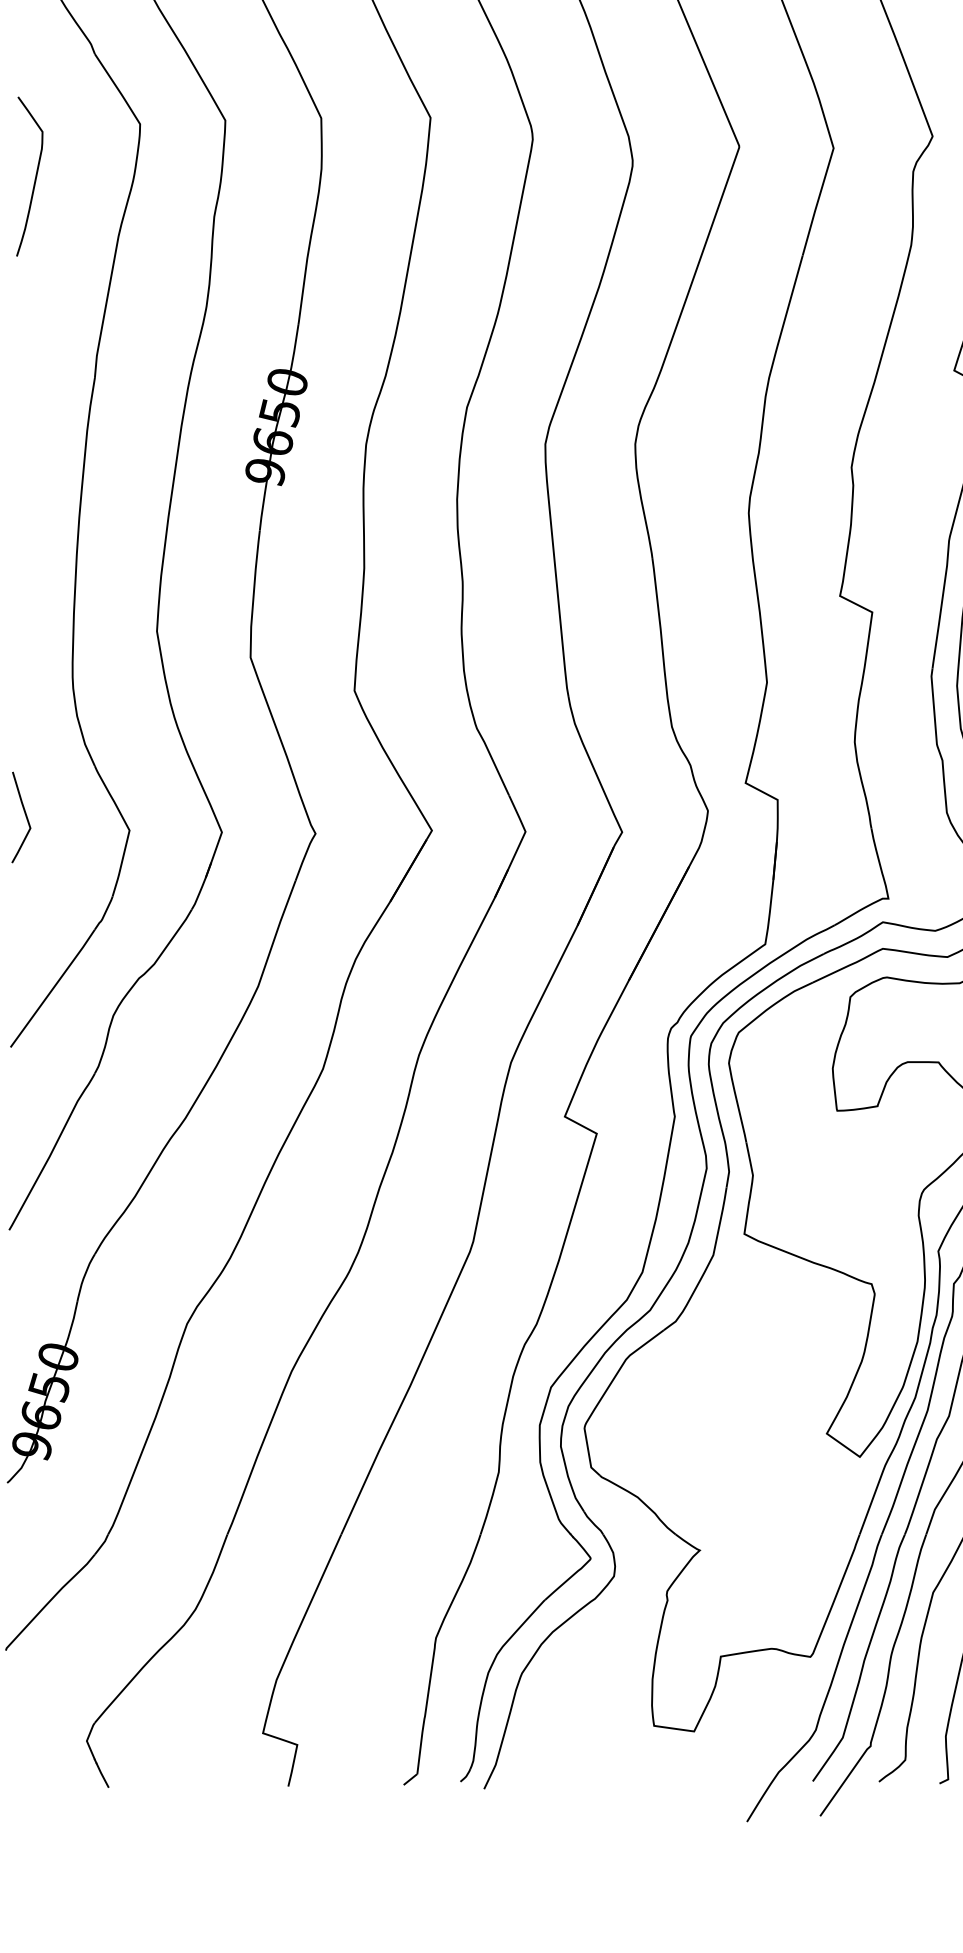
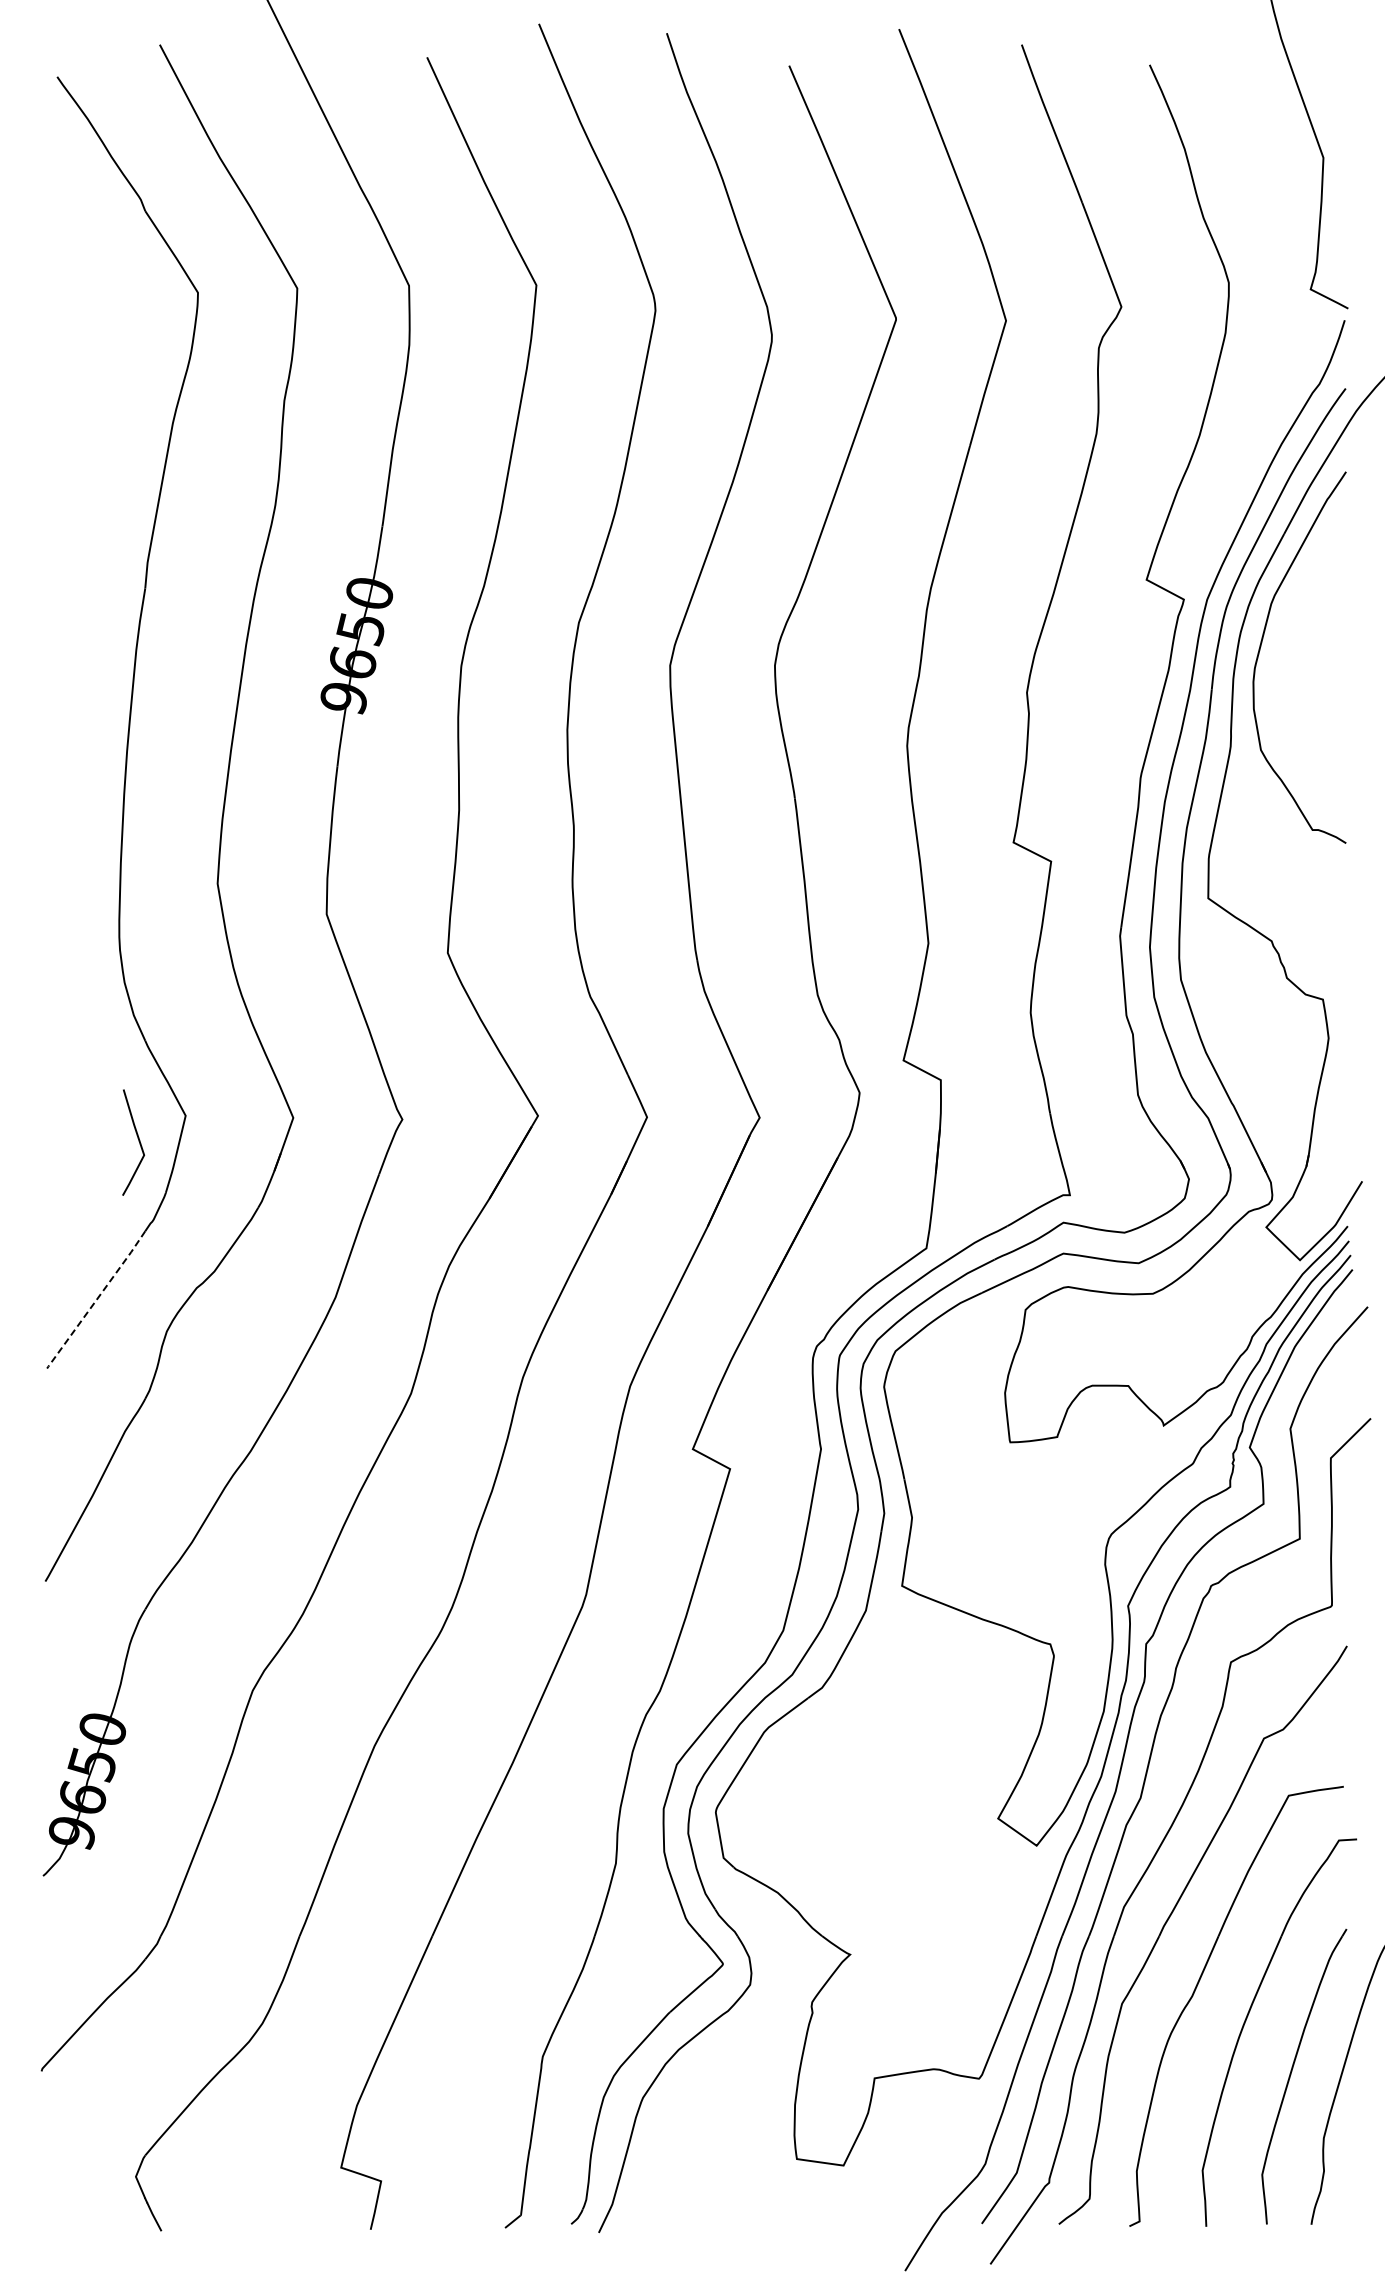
curve: (35, 177) -> (75, 354), removed
line: (25, 816) -> (138, 1141), moved
line: (53, 989) -> (96, 1300), solid -> dashed

